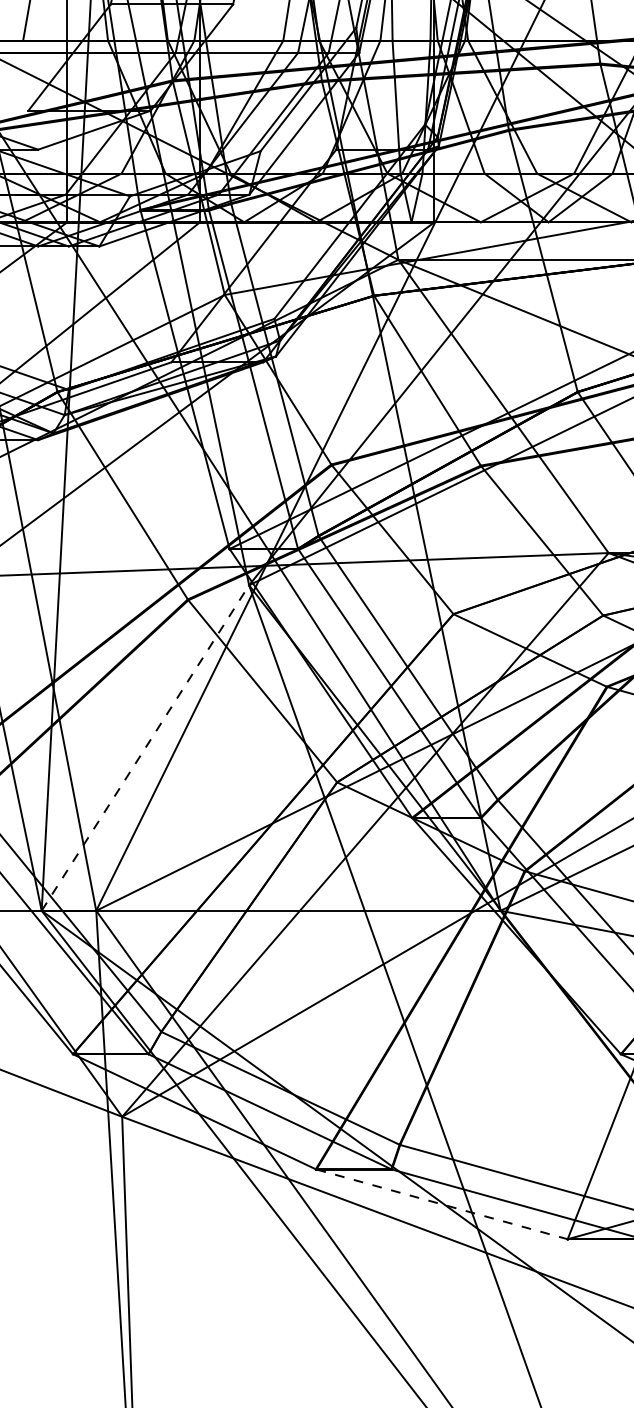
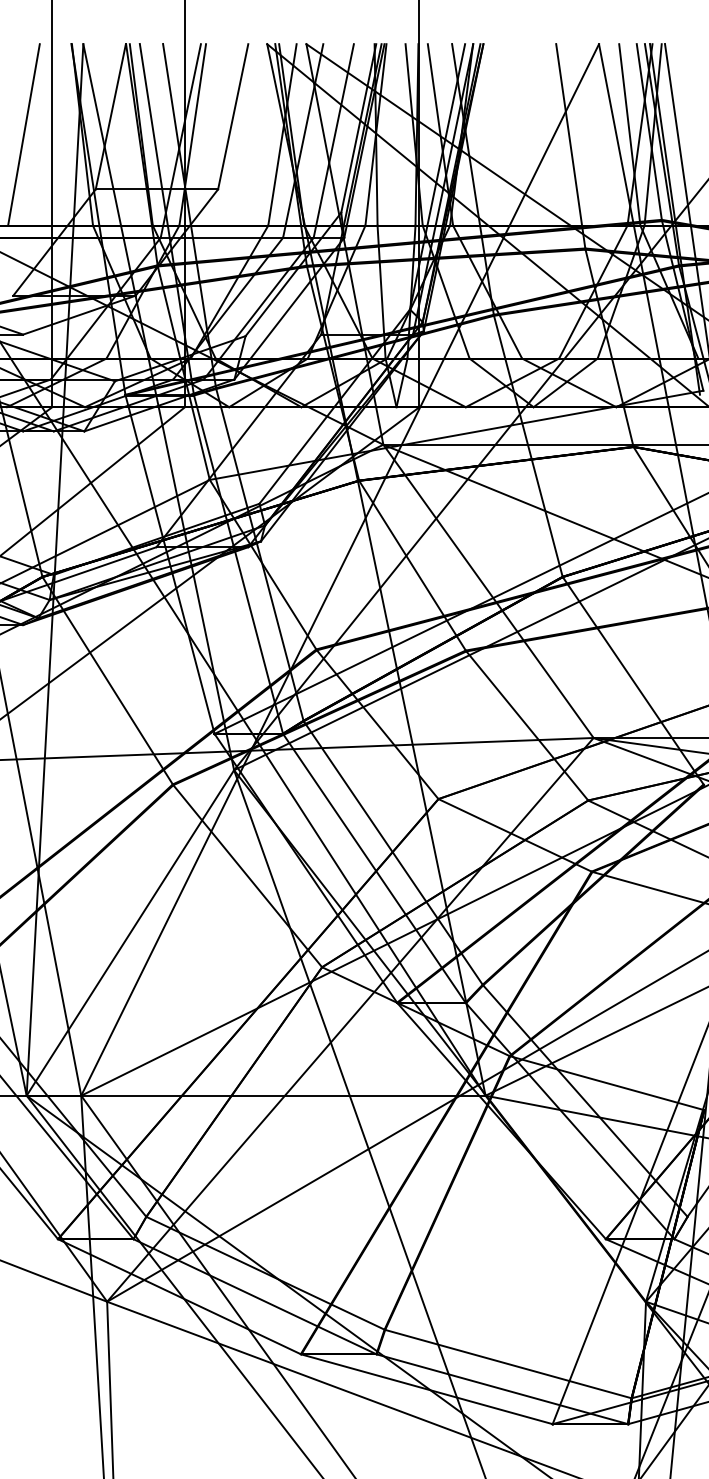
line: (145, 747) -> (130, 932), dashed -> solid
line: (442, 1204) -> (427, 1389), dashed -> solid

